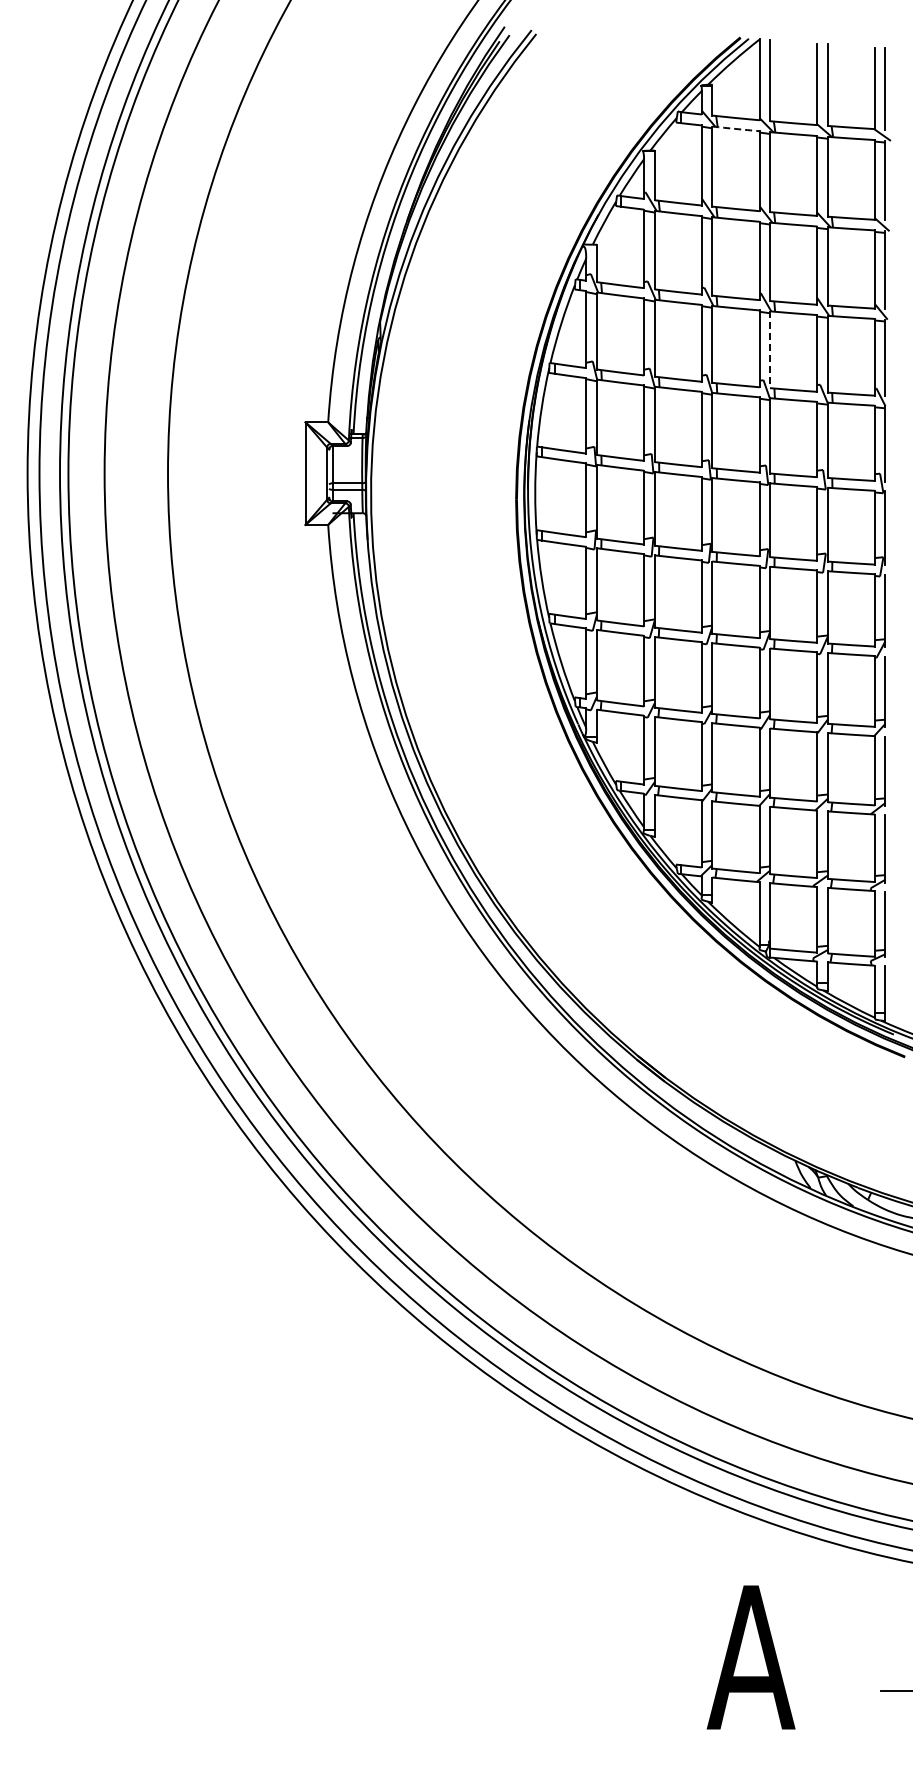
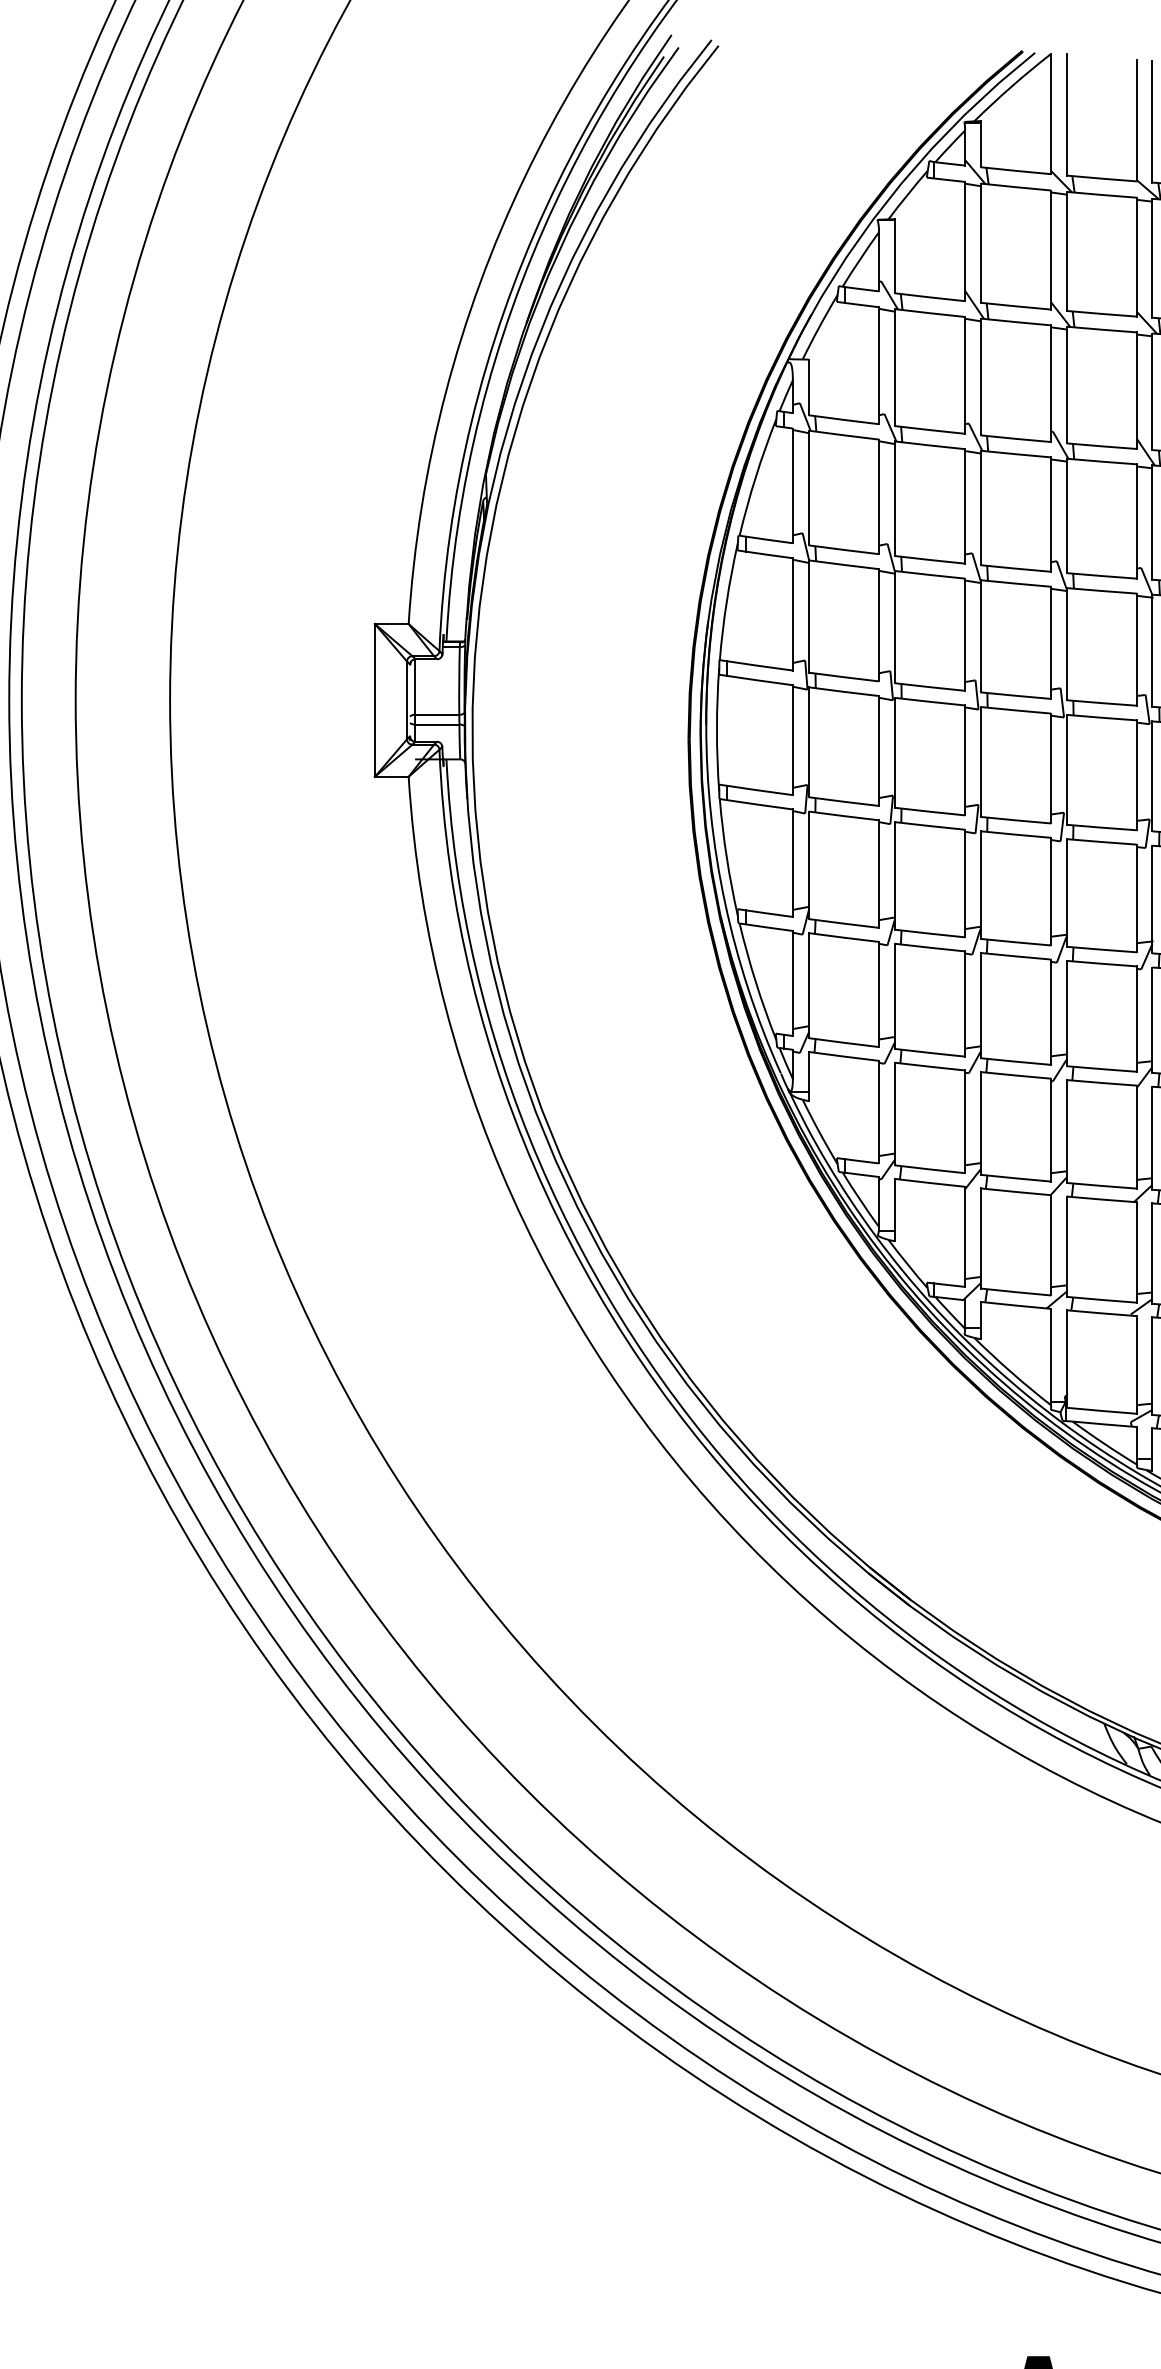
arc: (735, 128) -> (1015, 186), dashed -> solid
line: (769, 350) -> (1065, 517), dashed -> solid

